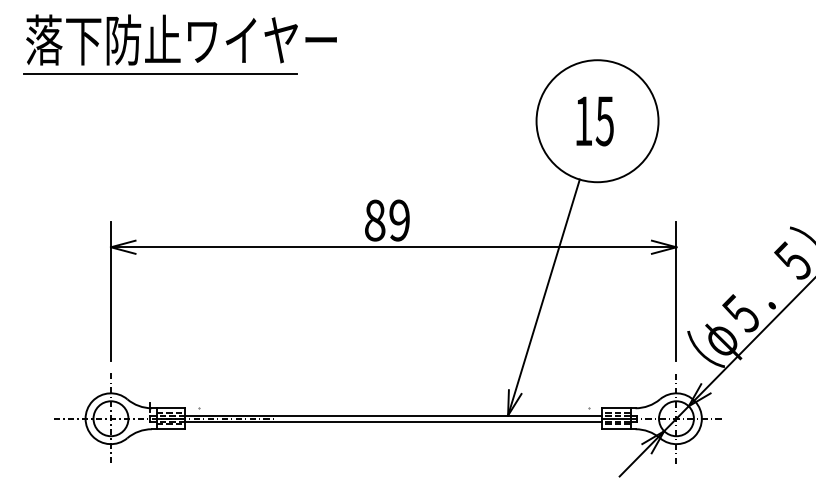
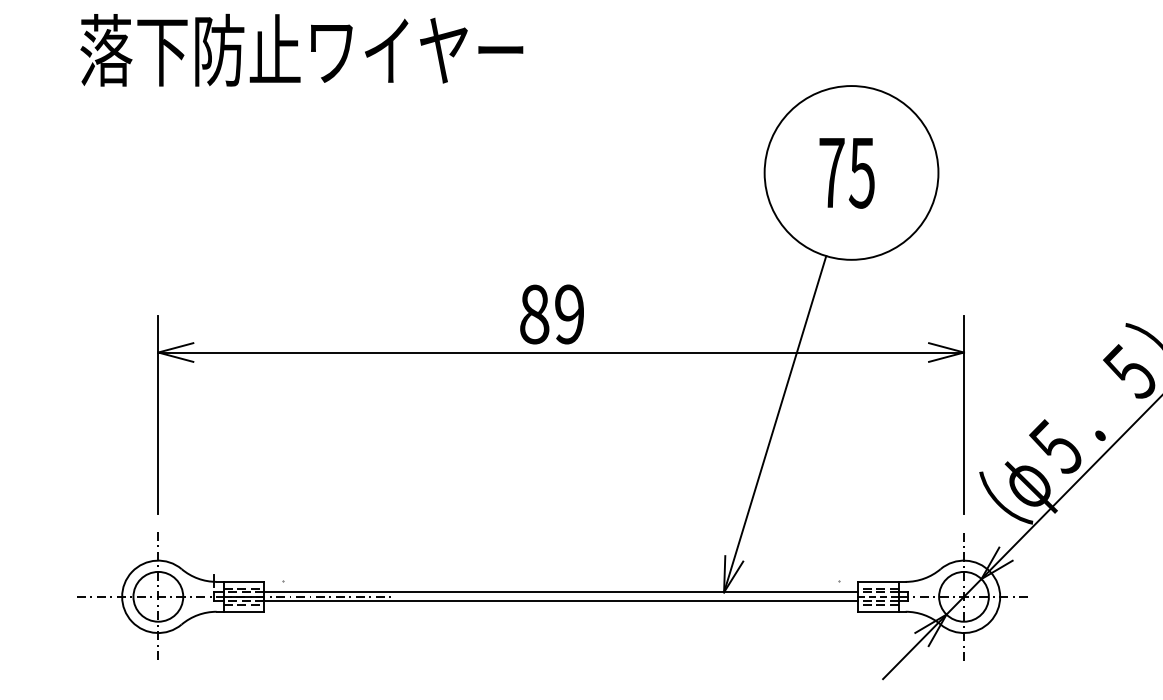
text: (181, 39) -> (301, 49), moved
line: (160, 73) -> (228, 105), removed
text: (583, 120) -> (831, 172), 15 -> 75
line: (616, 418) -> (878, 596), solid -> dashed

